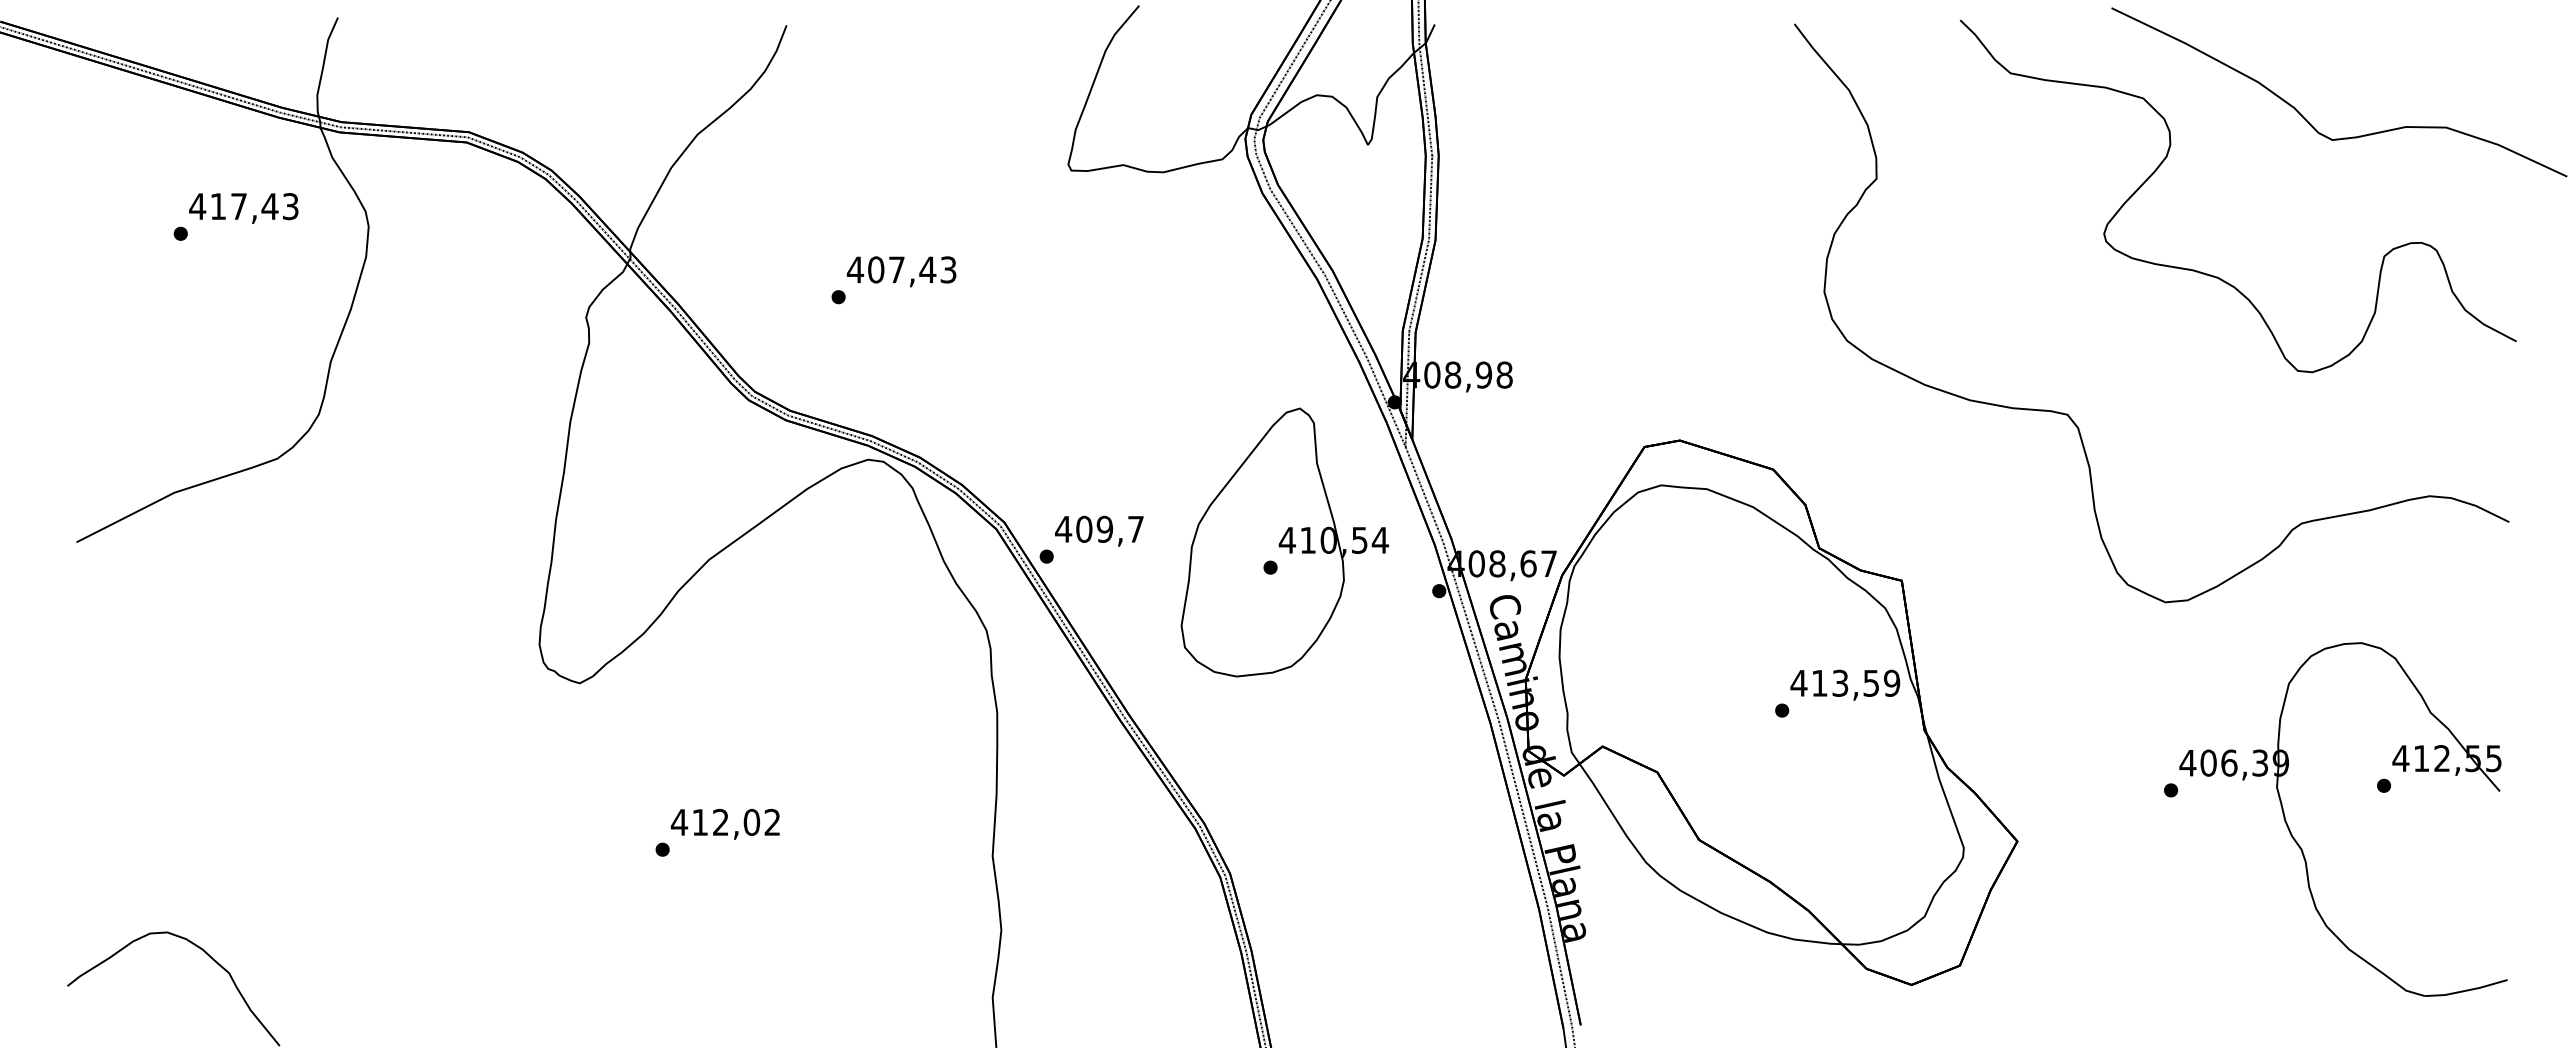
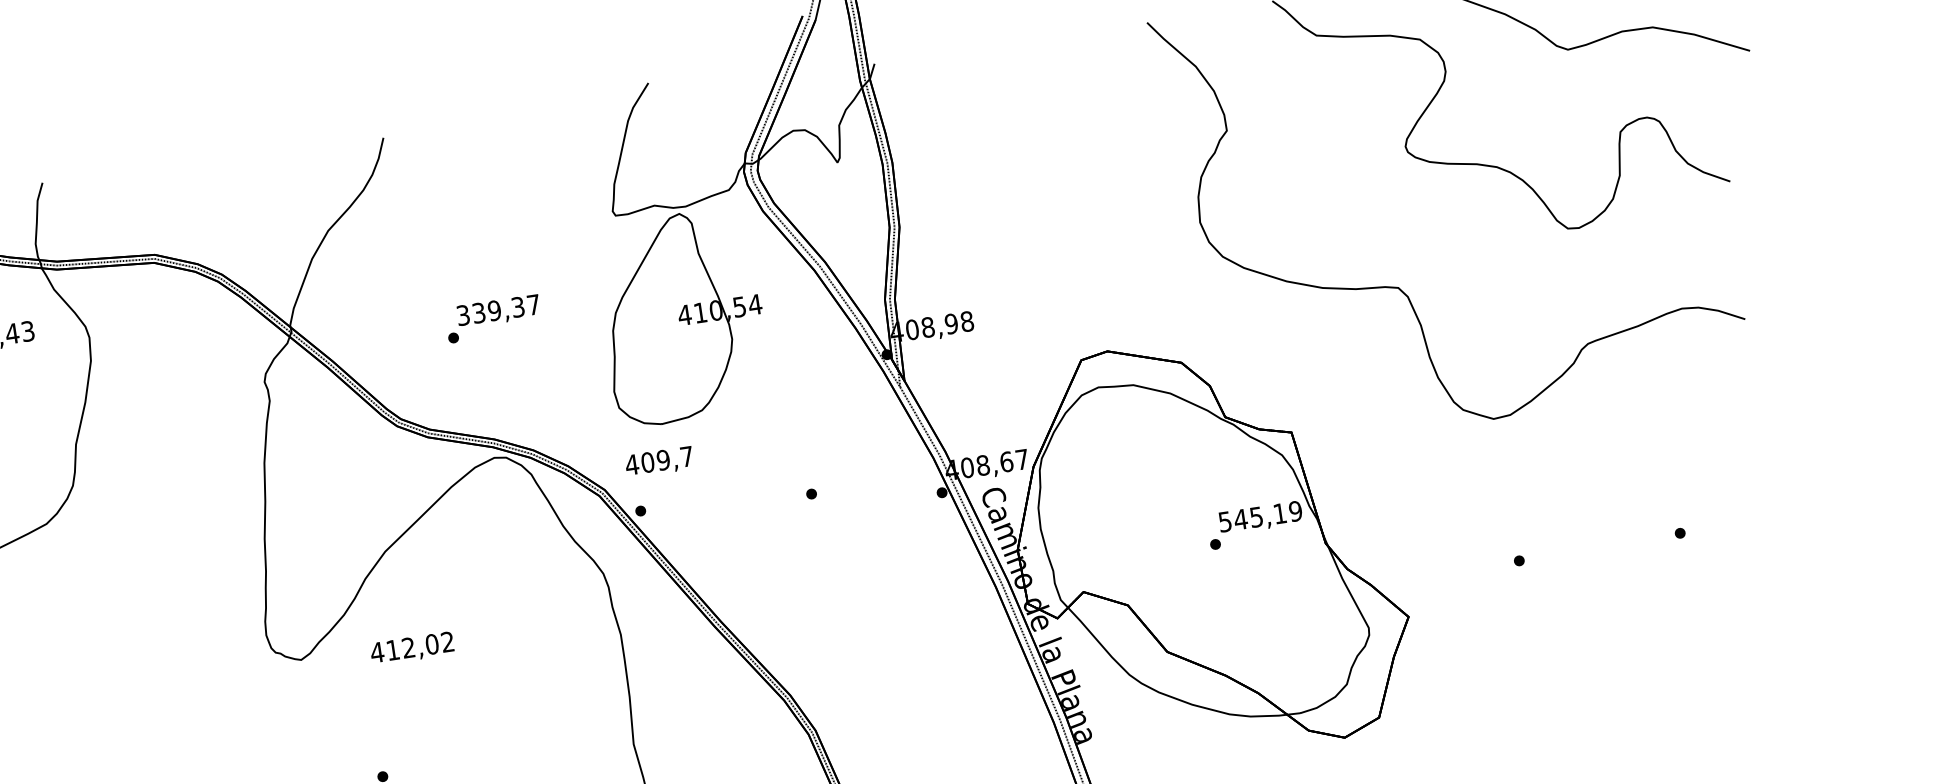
text: (901, 269) -> (498, 309), 407,43 -> 339,37
text: (1099, 530) -> (659, 461), moved
part: (1284, 542) -> (682, 317), moved
text: (1834, 682) -> (1252, 517), 413,59 -> 545,19
text: (725, 823) -> (412, 648), moved
part: (2301, 847) -> (1624, 589), removed

